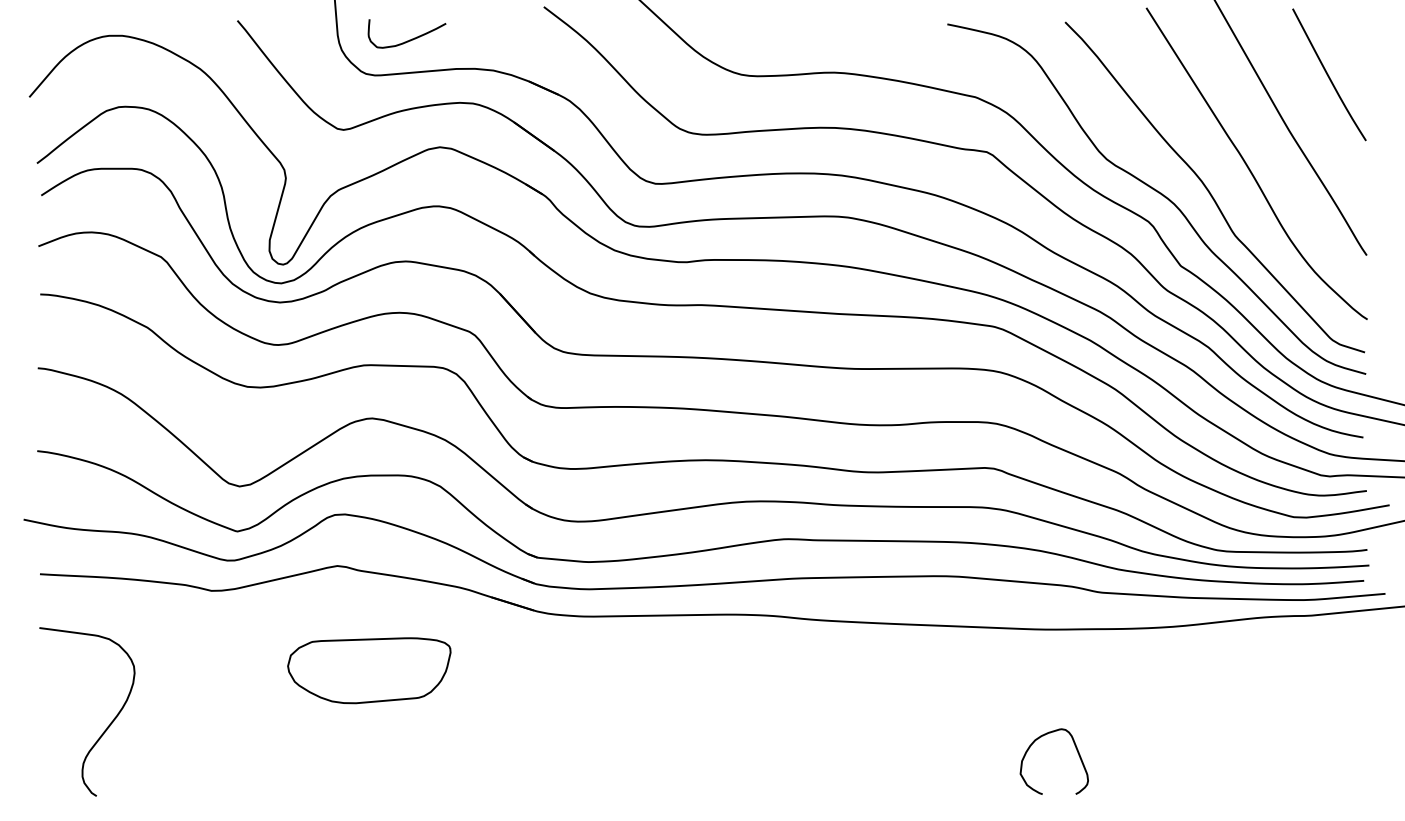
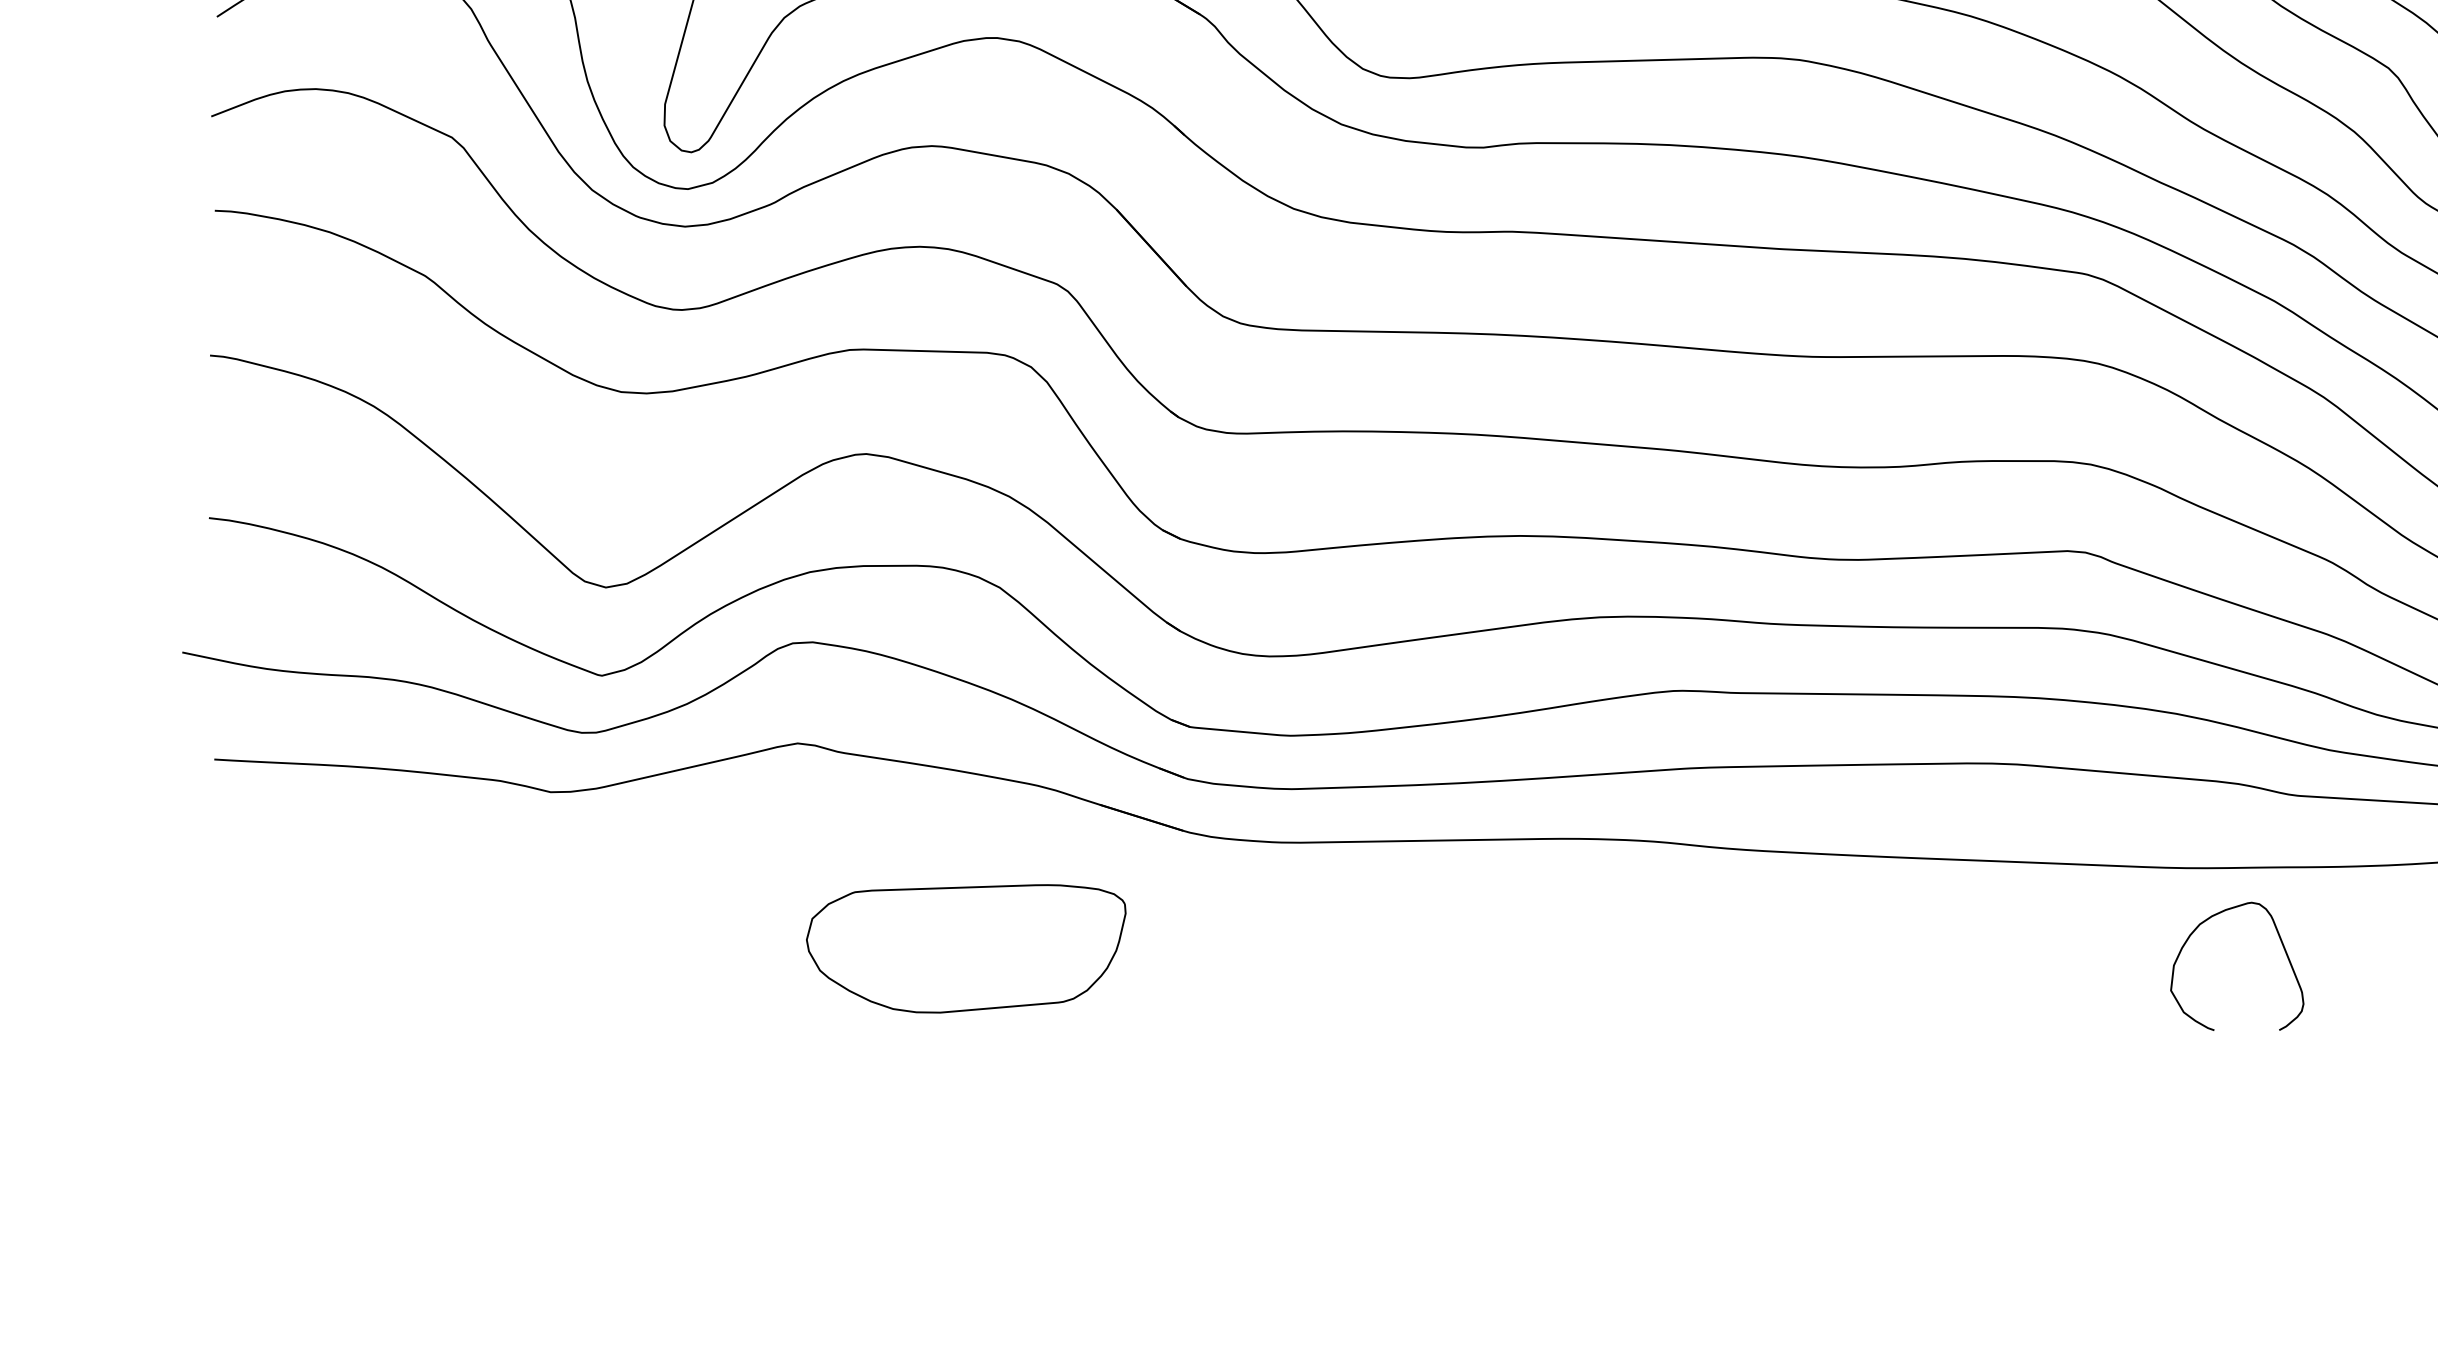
part: (369, 670) -> (966, 948), moved
curve: (106, 727) -> (344, 1060), removed
curve: (1077, 753) -> (2282, 950), moved

